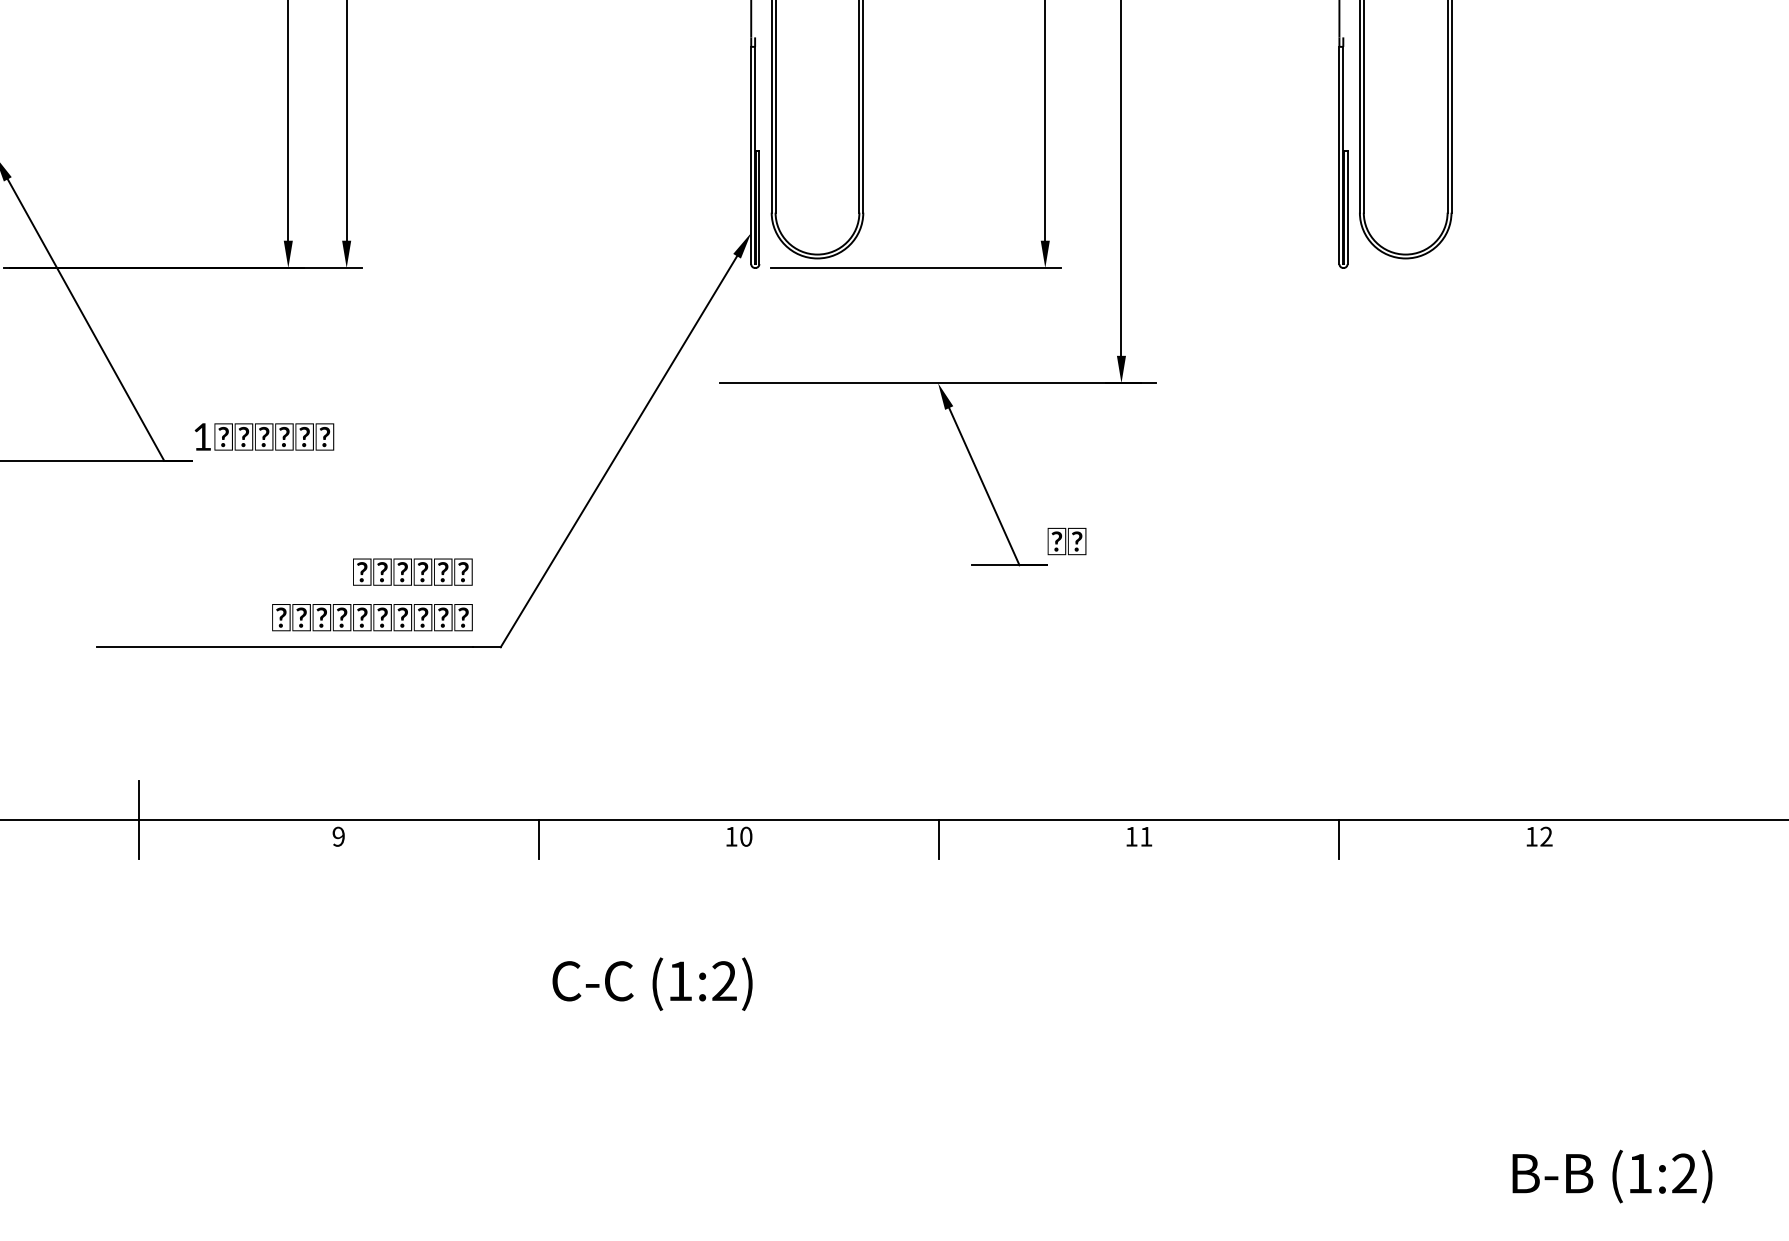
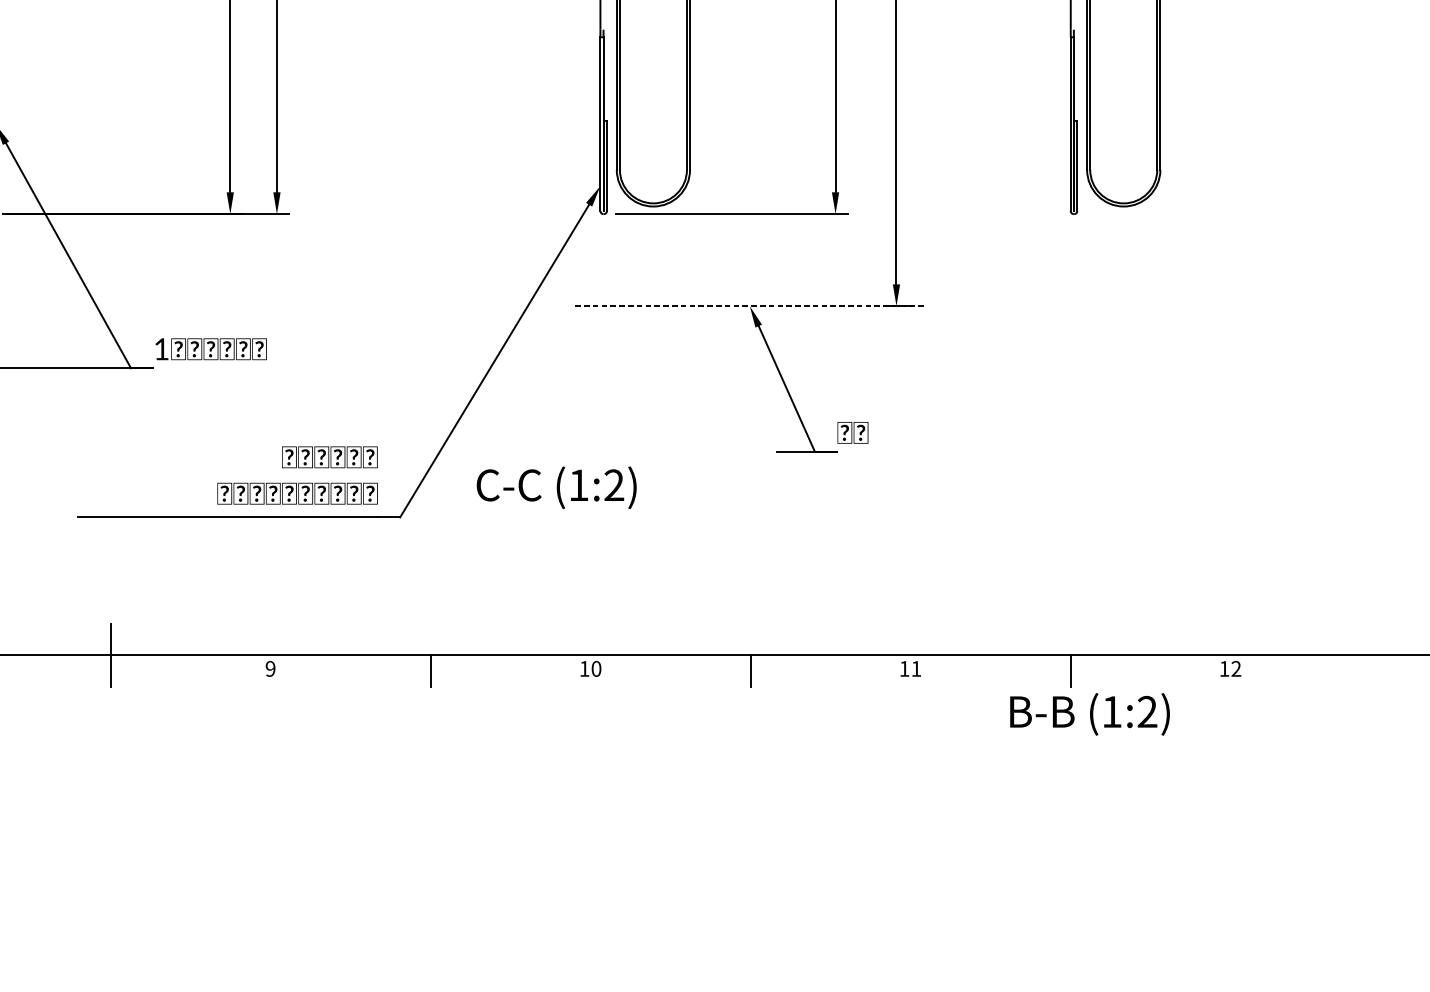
line: (938, 383) -> (750, 306), solid -> dashed
text: (652, 983) -> (556, 487), moved
text: (1612, 1176) -> (1090, 714), moved

